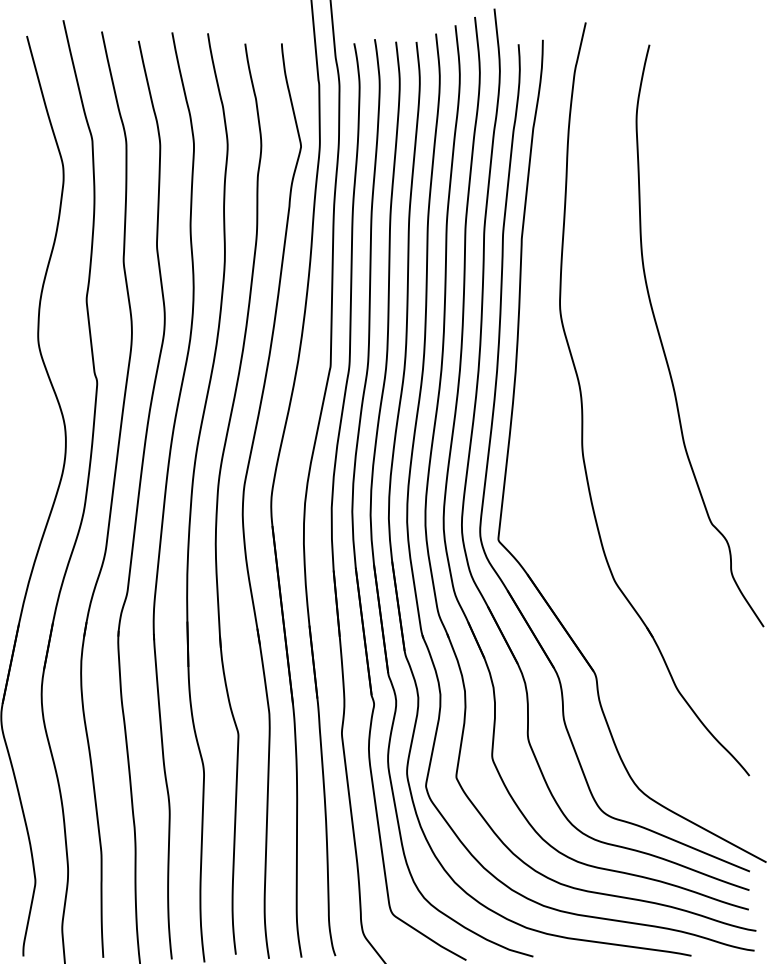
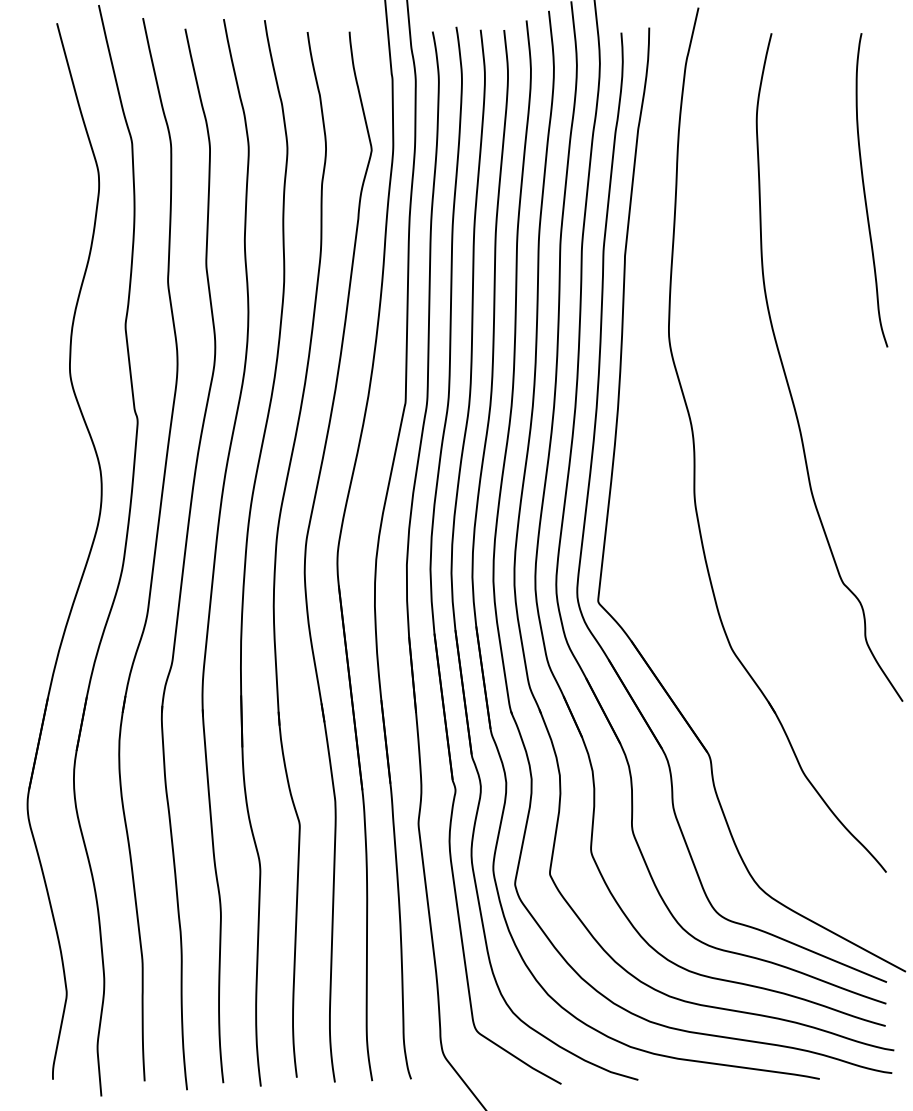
curve: (731, 181) -> (865, 190), added

